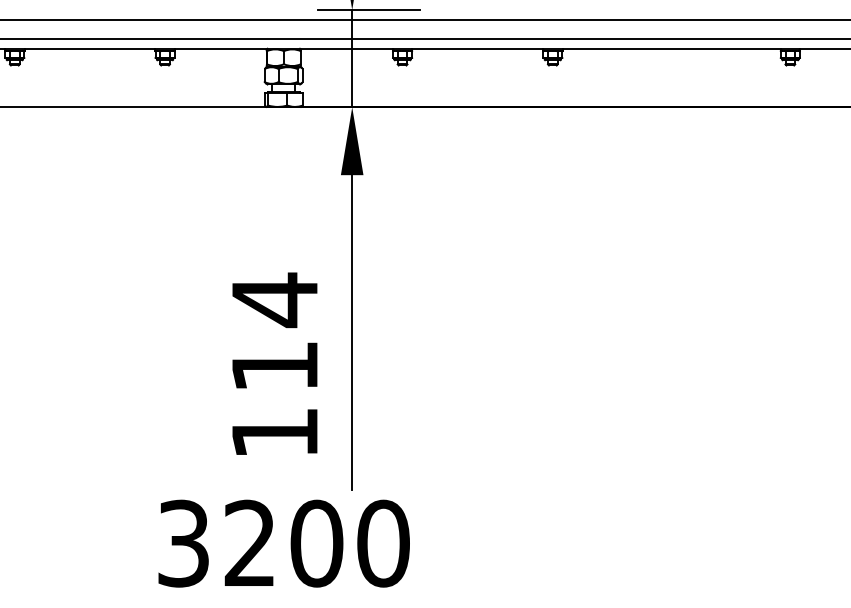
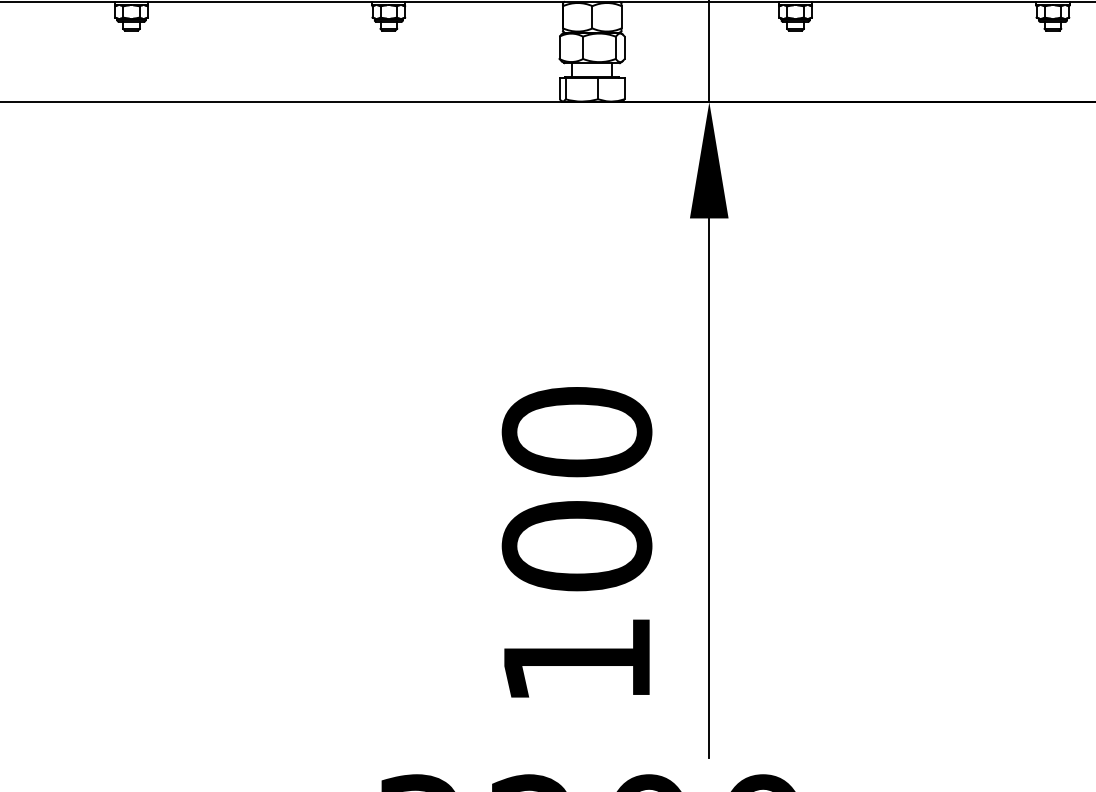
text: (274, 332) -> (576, 487), 114 -> 100

